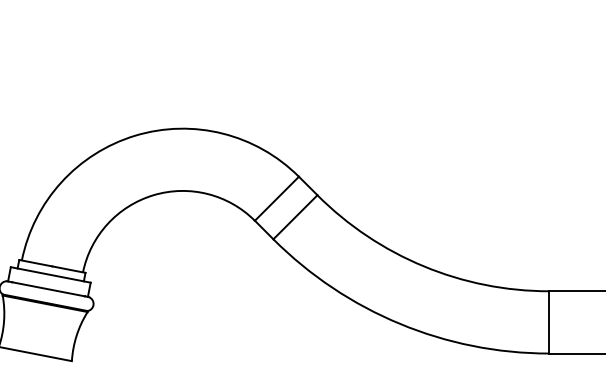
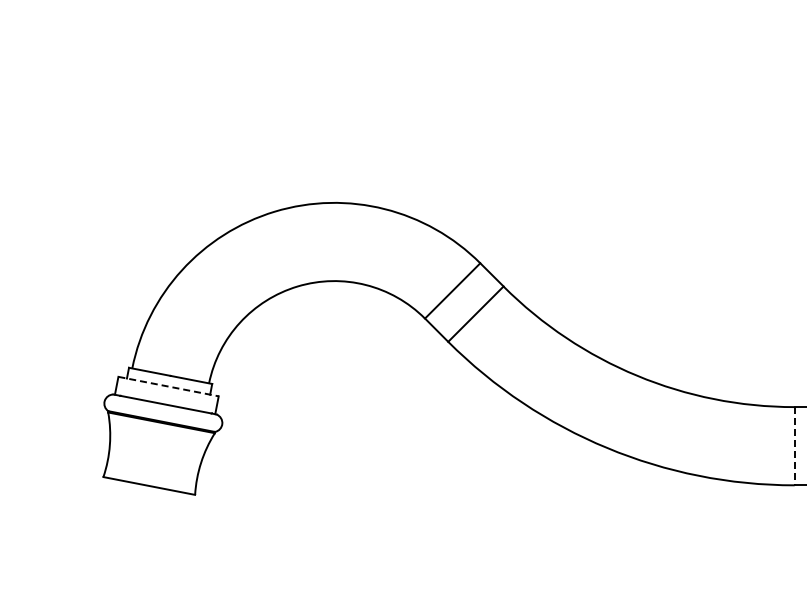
line: (51, 274) -> (169, 386), solid -> dashed
line: (549, 322) -> (794, 446), solid -> dashed

